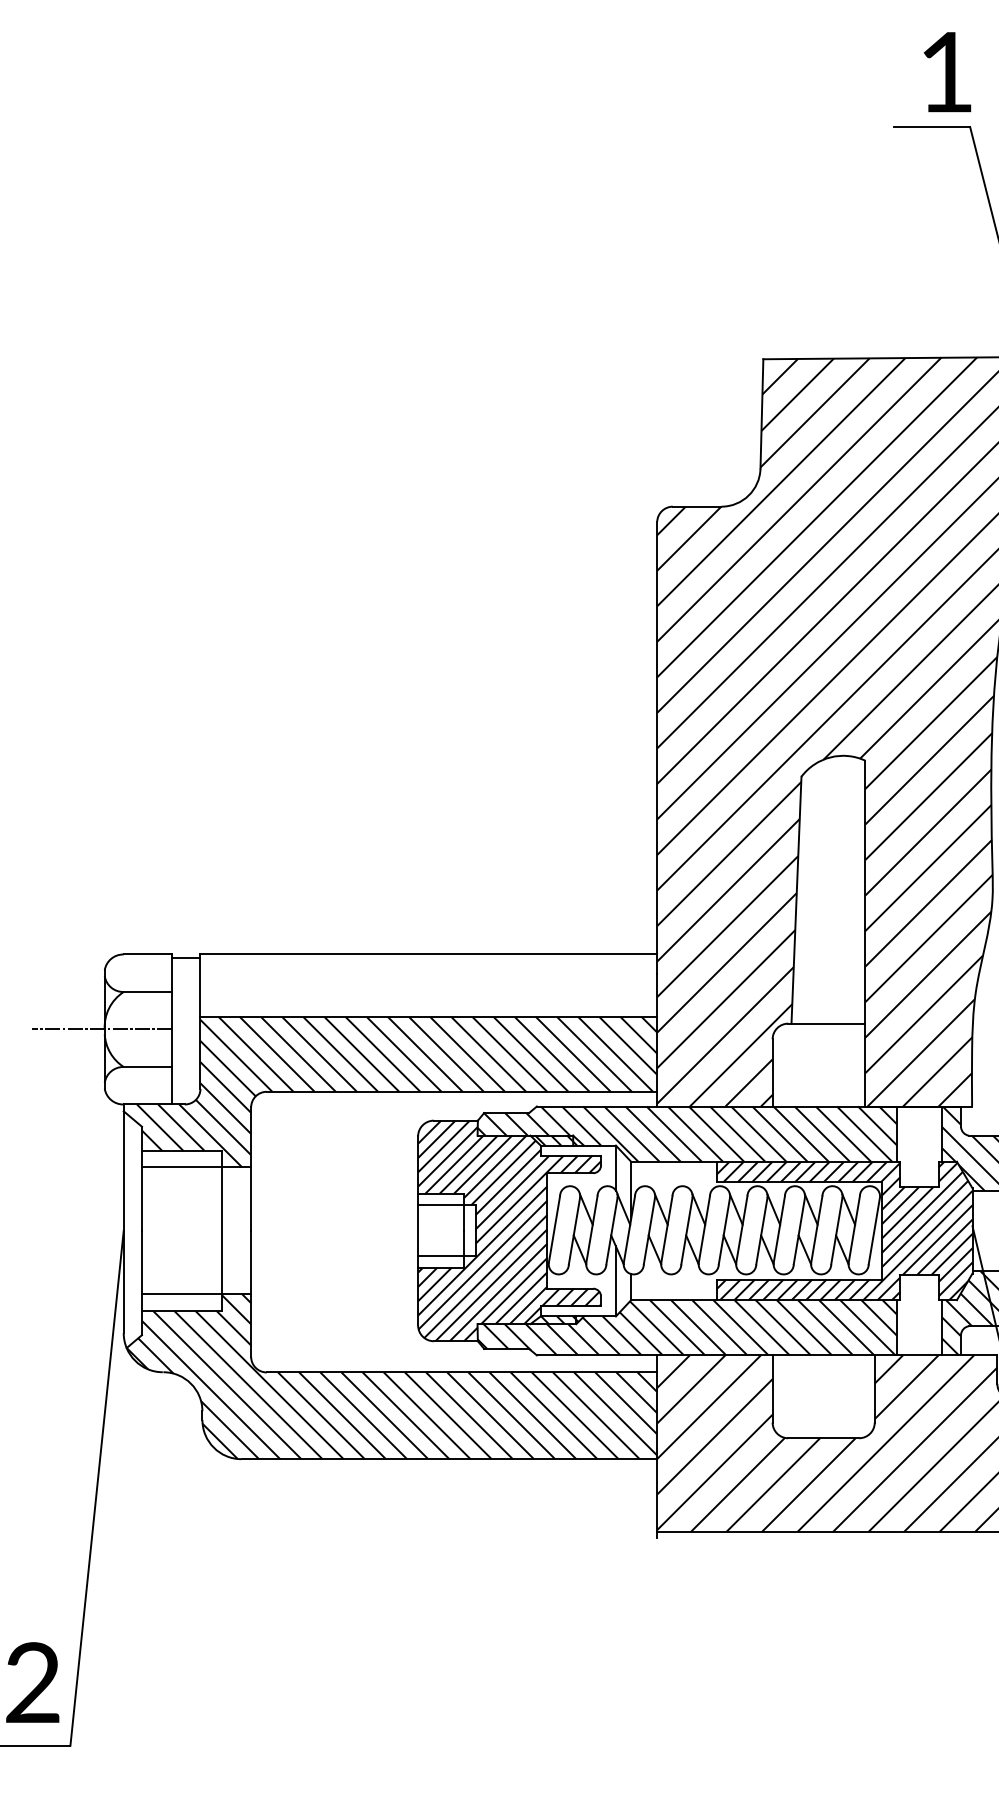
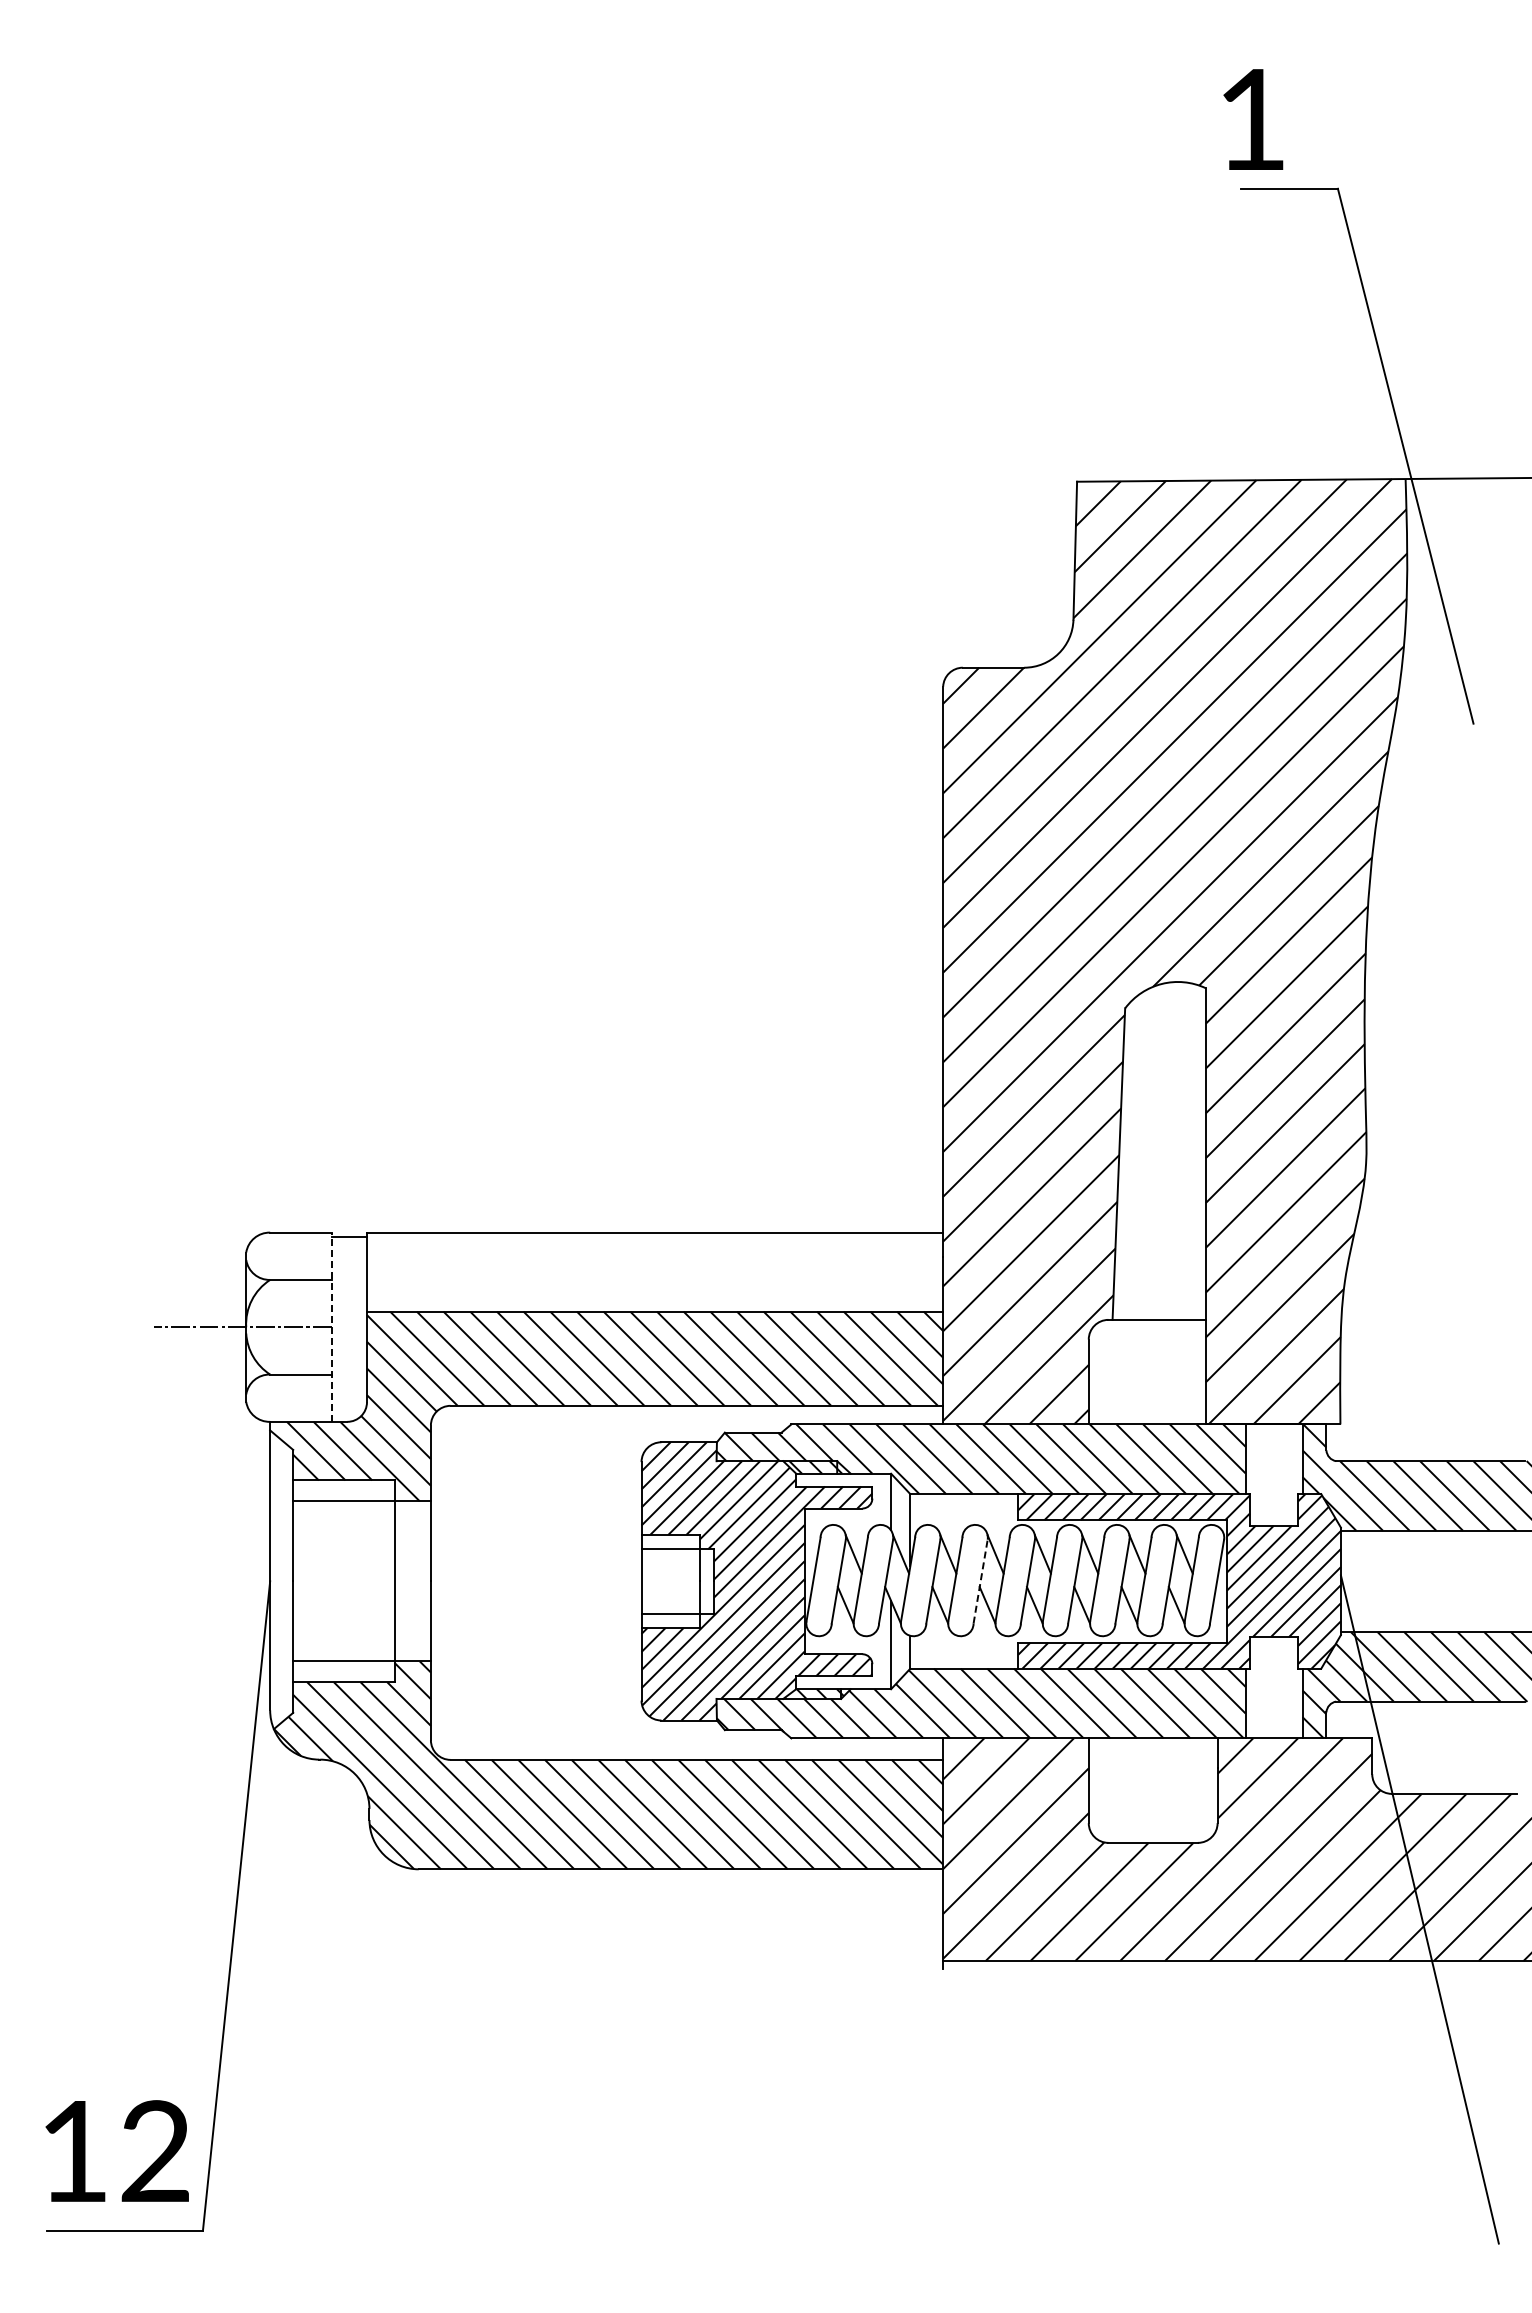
text: (947, 72) -> (1253, 119), moved
line: (172, 1029) -> (331, 1327), solid -> dashed
line: (686, 1231) -> (980, 1581), solid -> dashed

